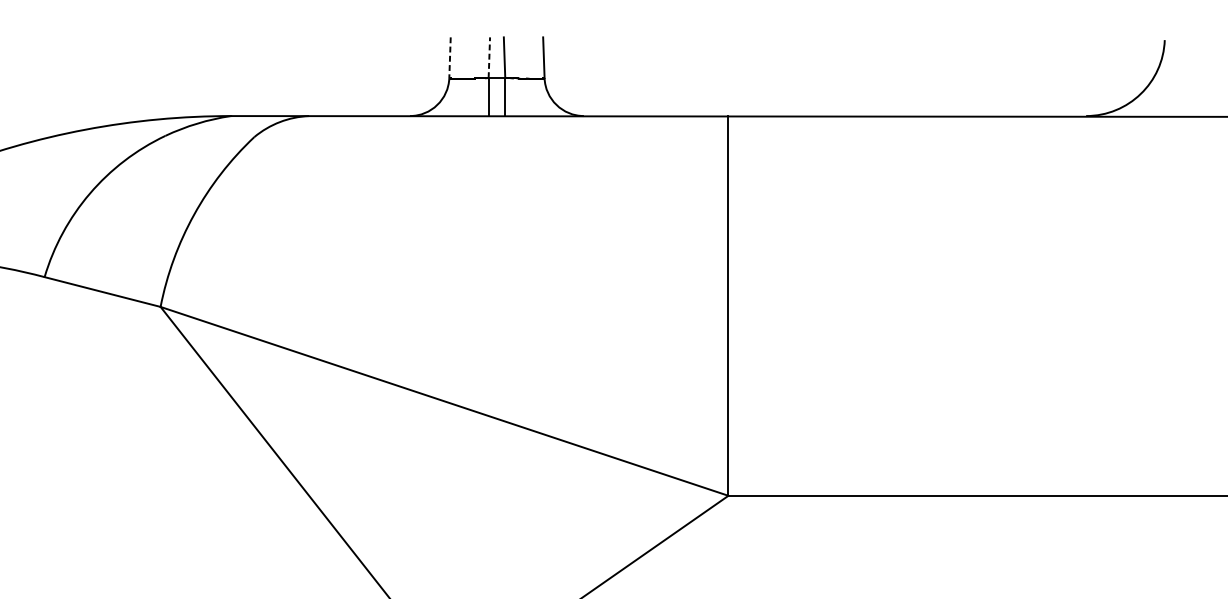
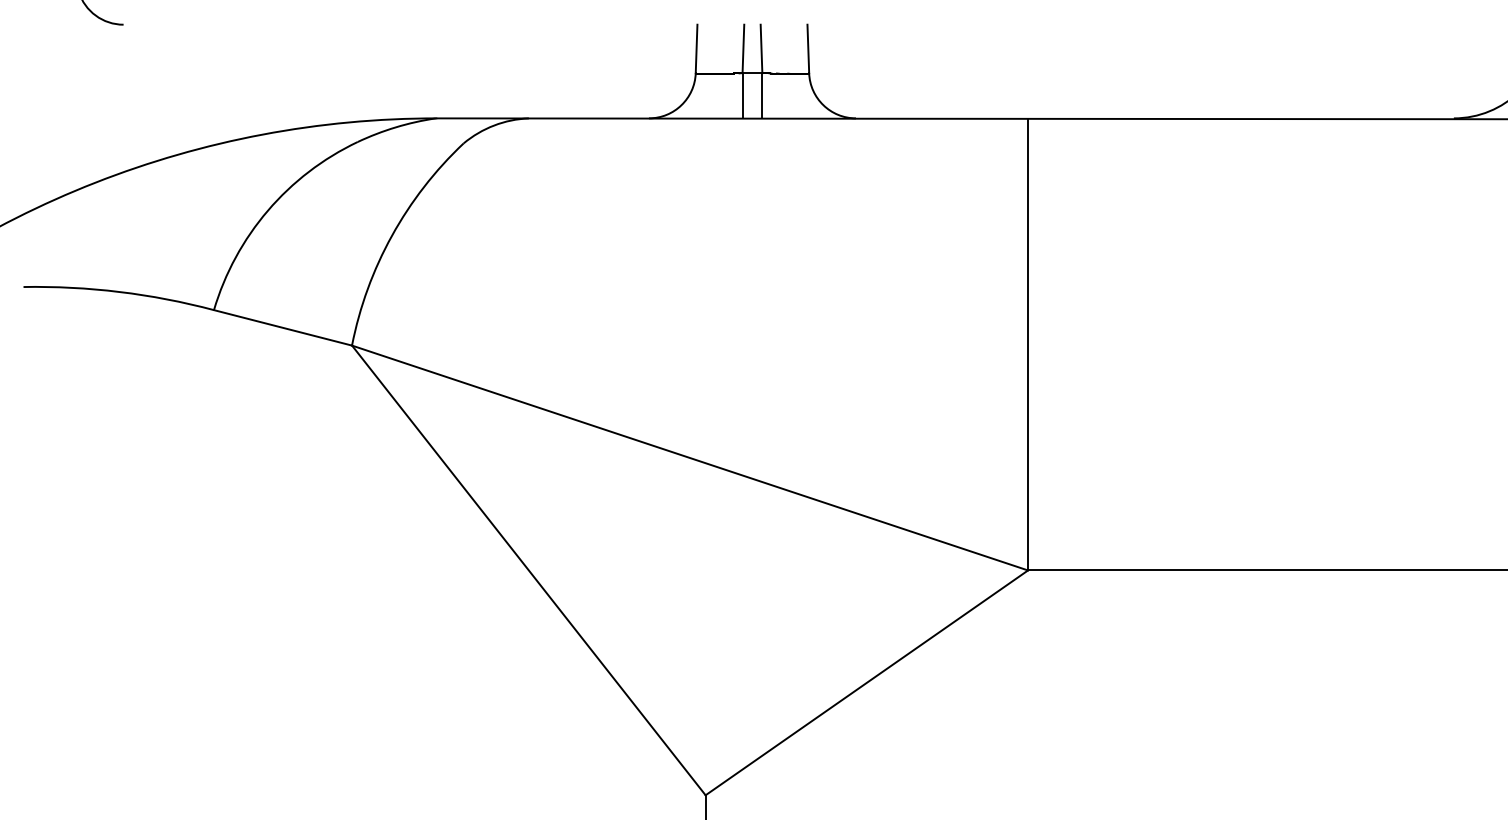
line: (489, 57) -> (743, 48), dashed -> solid
line: (449, 58) -> (696, 49), dashed -> solid

